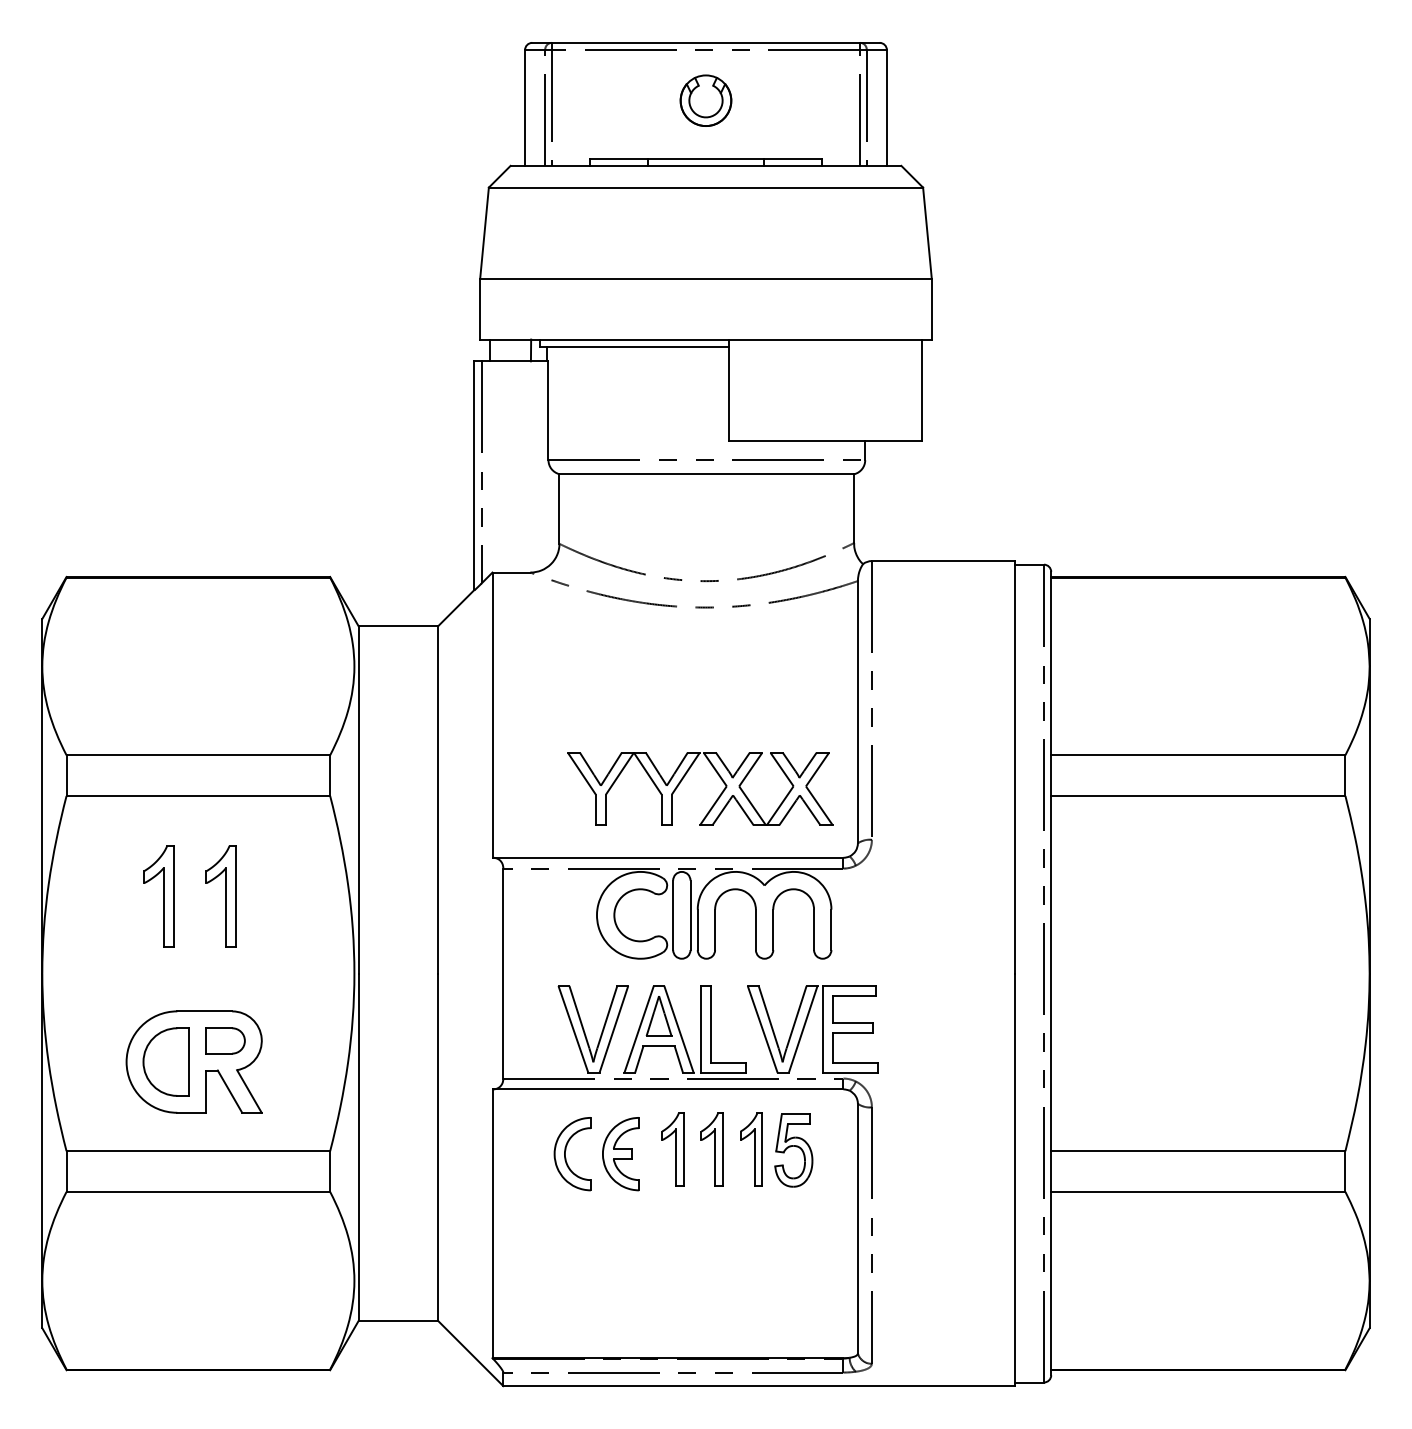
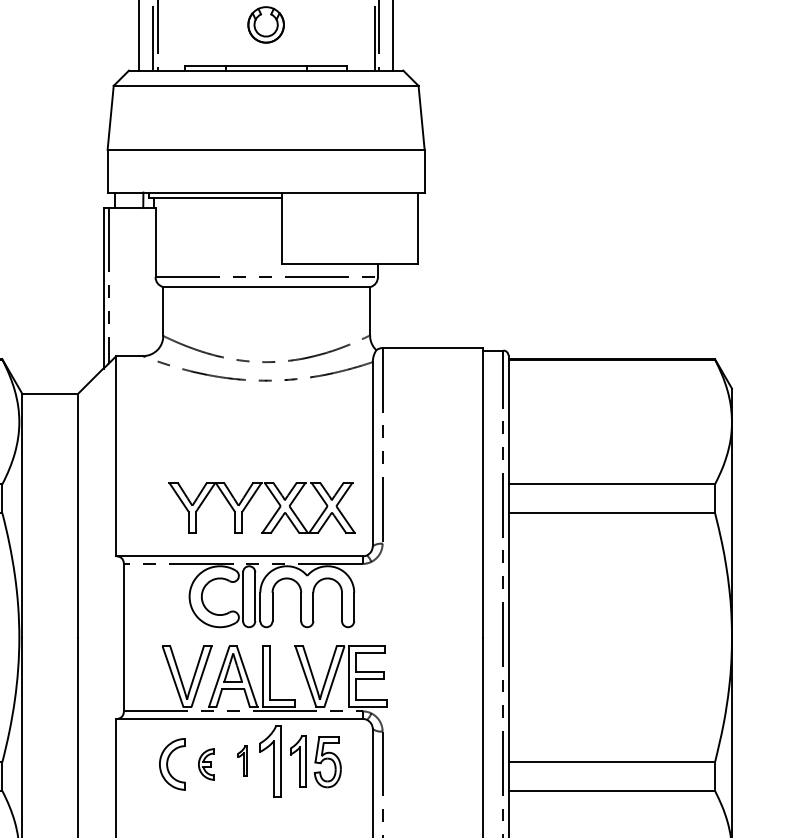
part: (672, 1149) -> (242, 761), size x0.6
part: (711, 1149) -> (270, 761), size x1.4
part: (620, 1154) -> (206, 764), size x0.6

